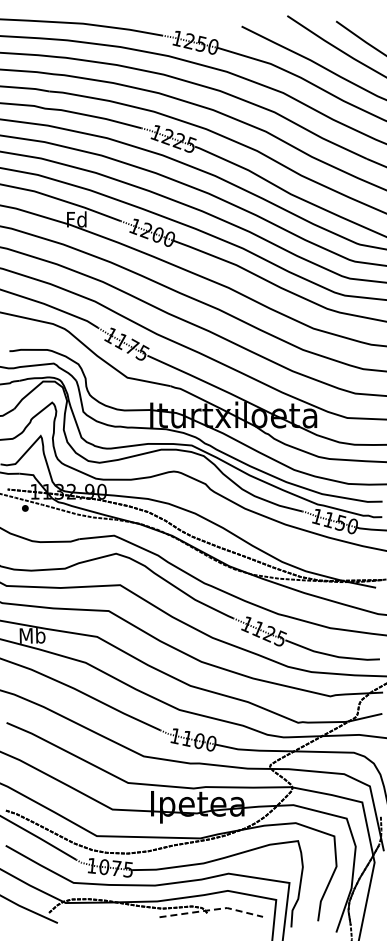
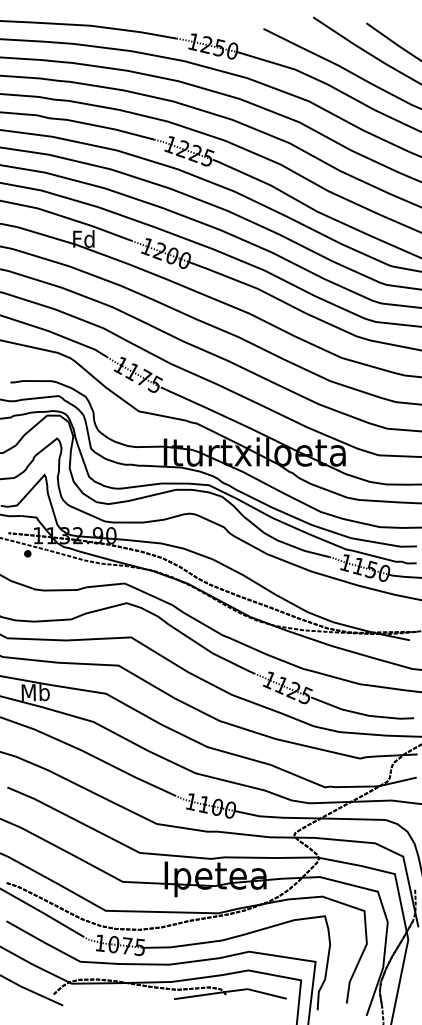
line: (211, 910) -> (230, 991), dashed -> solid

